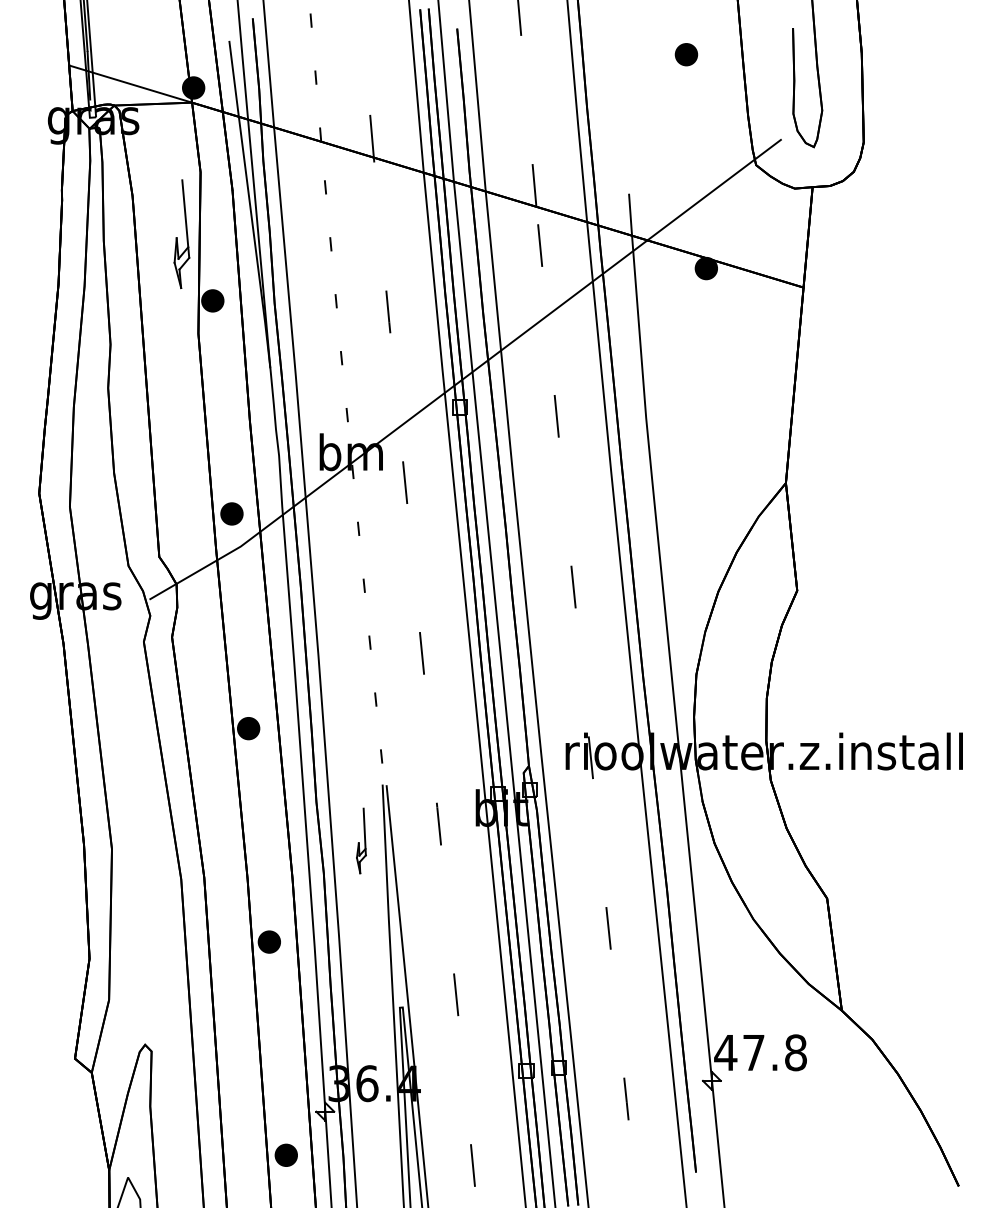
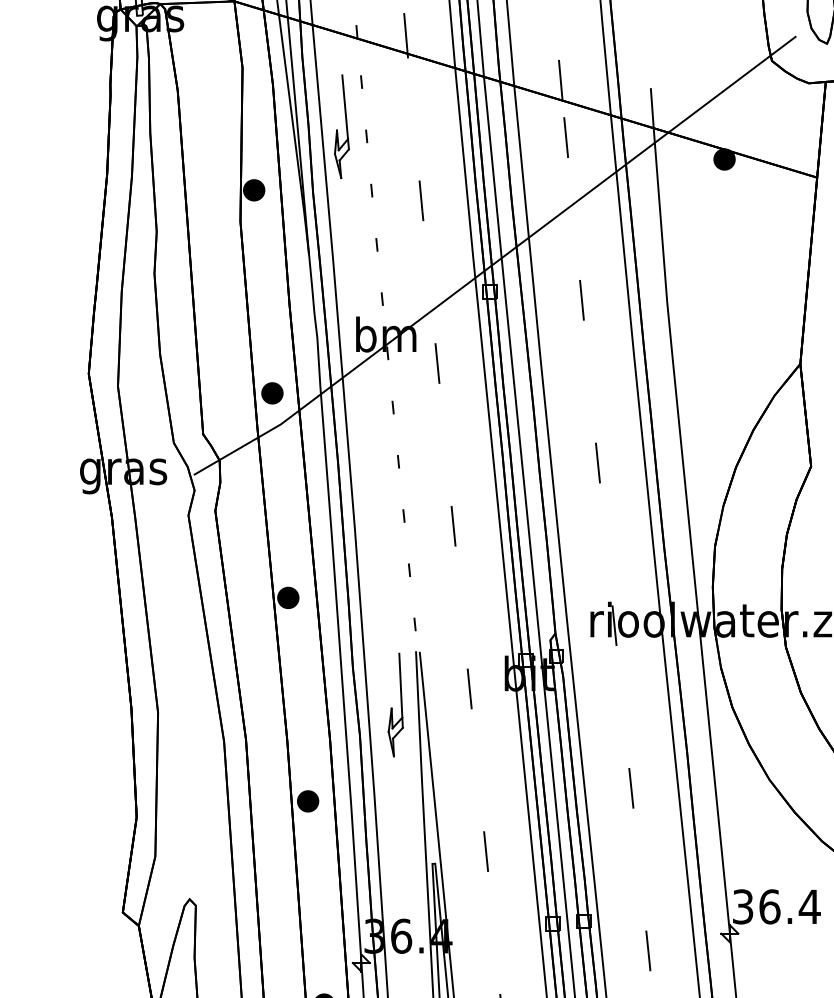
part: (181, 234) -> (341, 127), moved
part: (361, 840) -> (395, 704), size x1.67
text: (760, 1052) -> (776, 906), 47.8 -> 36.4

